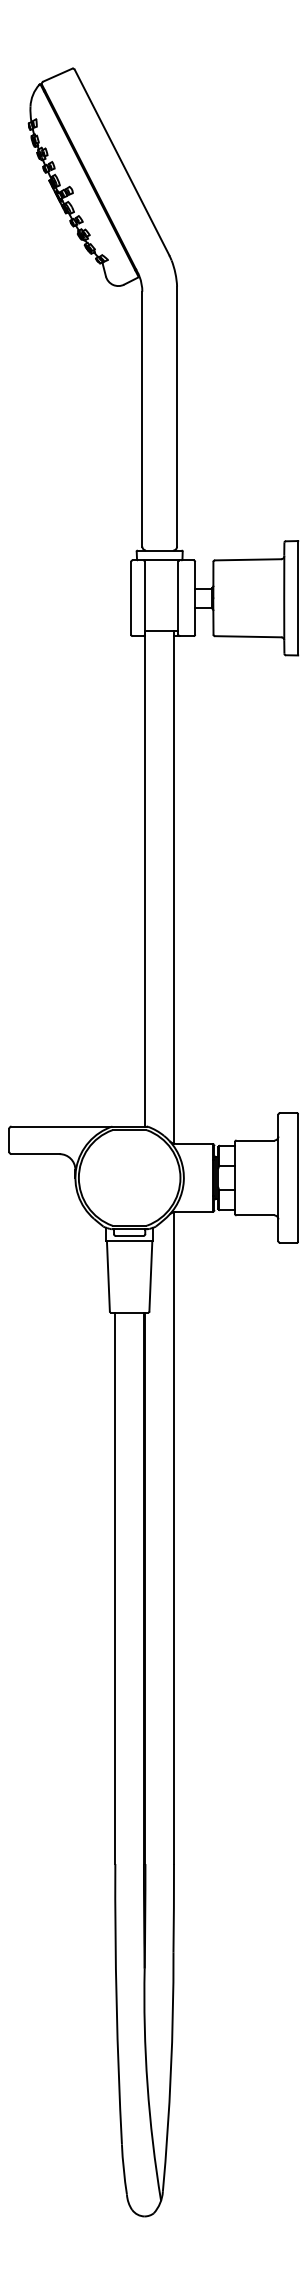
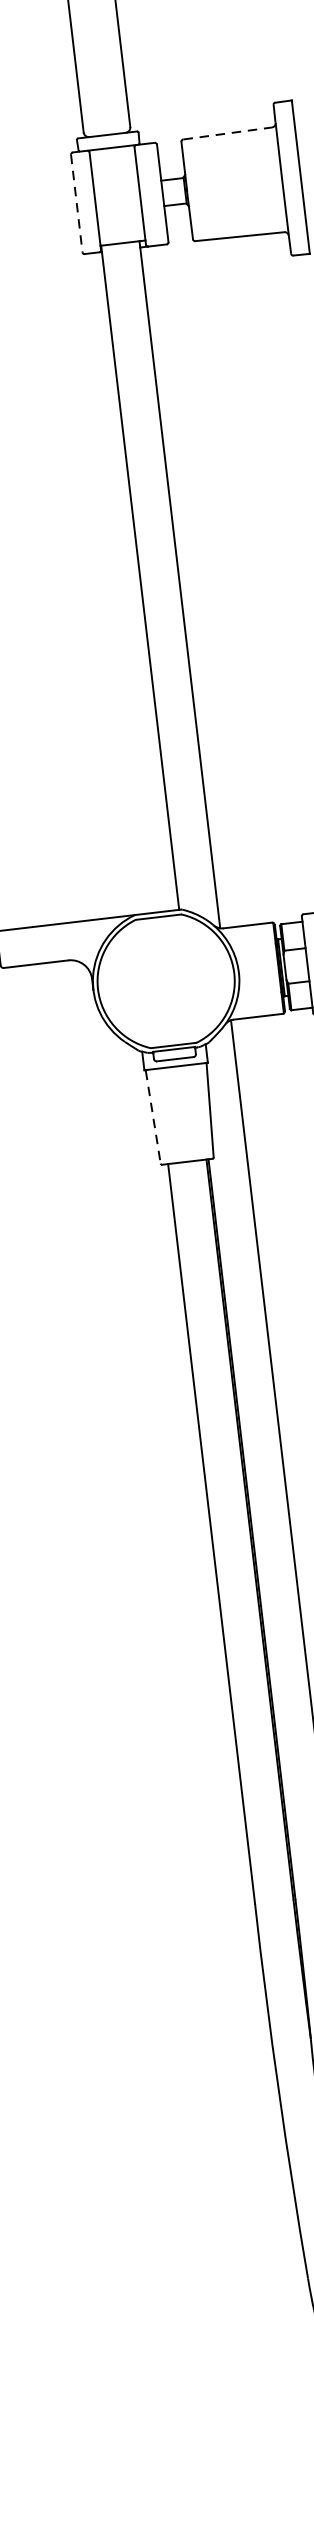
line: (248, 559) -> (228, 133), solid -> dashed
line: (131, 598) -> (77, 203), solid -> dashed
line: (108, 1276) -> (153, 1116), solid -> dashed

